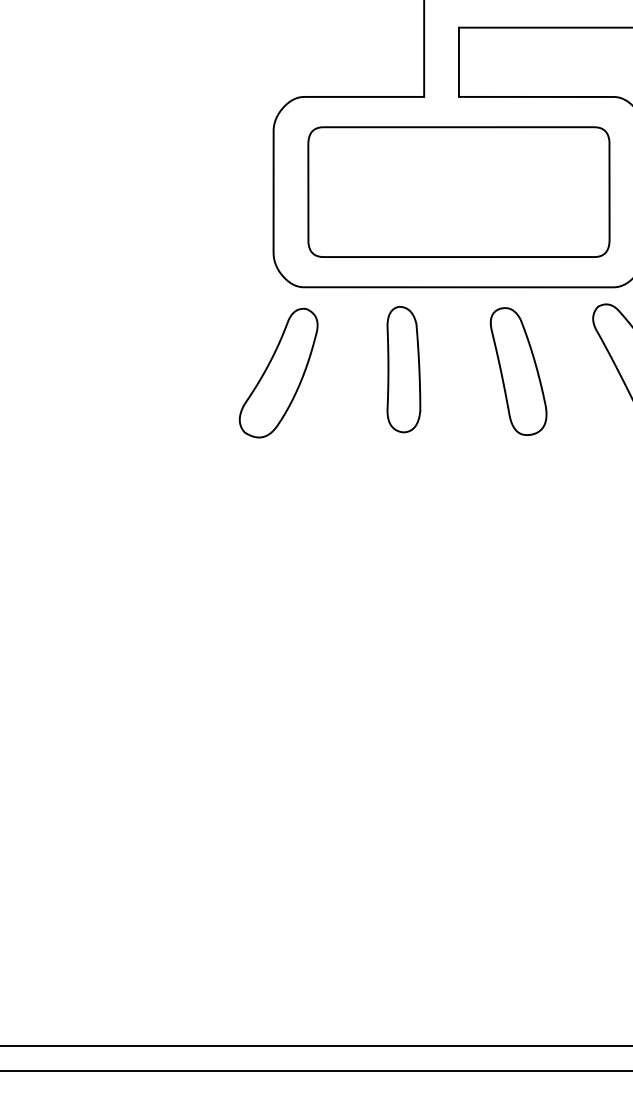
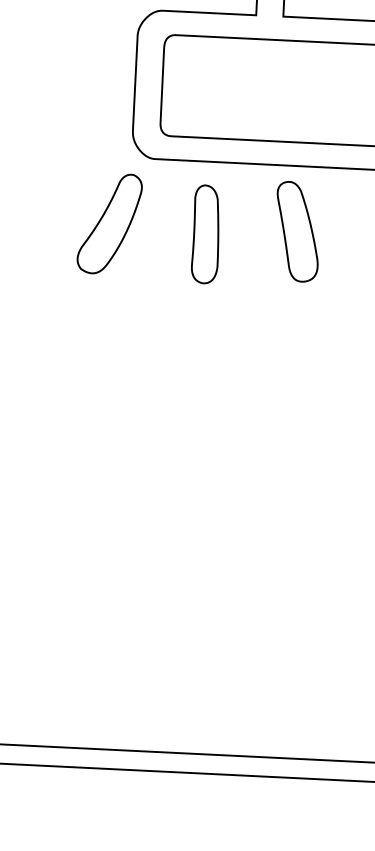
part: (403, 369) -> (205, 234), moved
part: (518, 371) -> (297, 231), moved
part: (278, 372) -> (109, 223), moved

